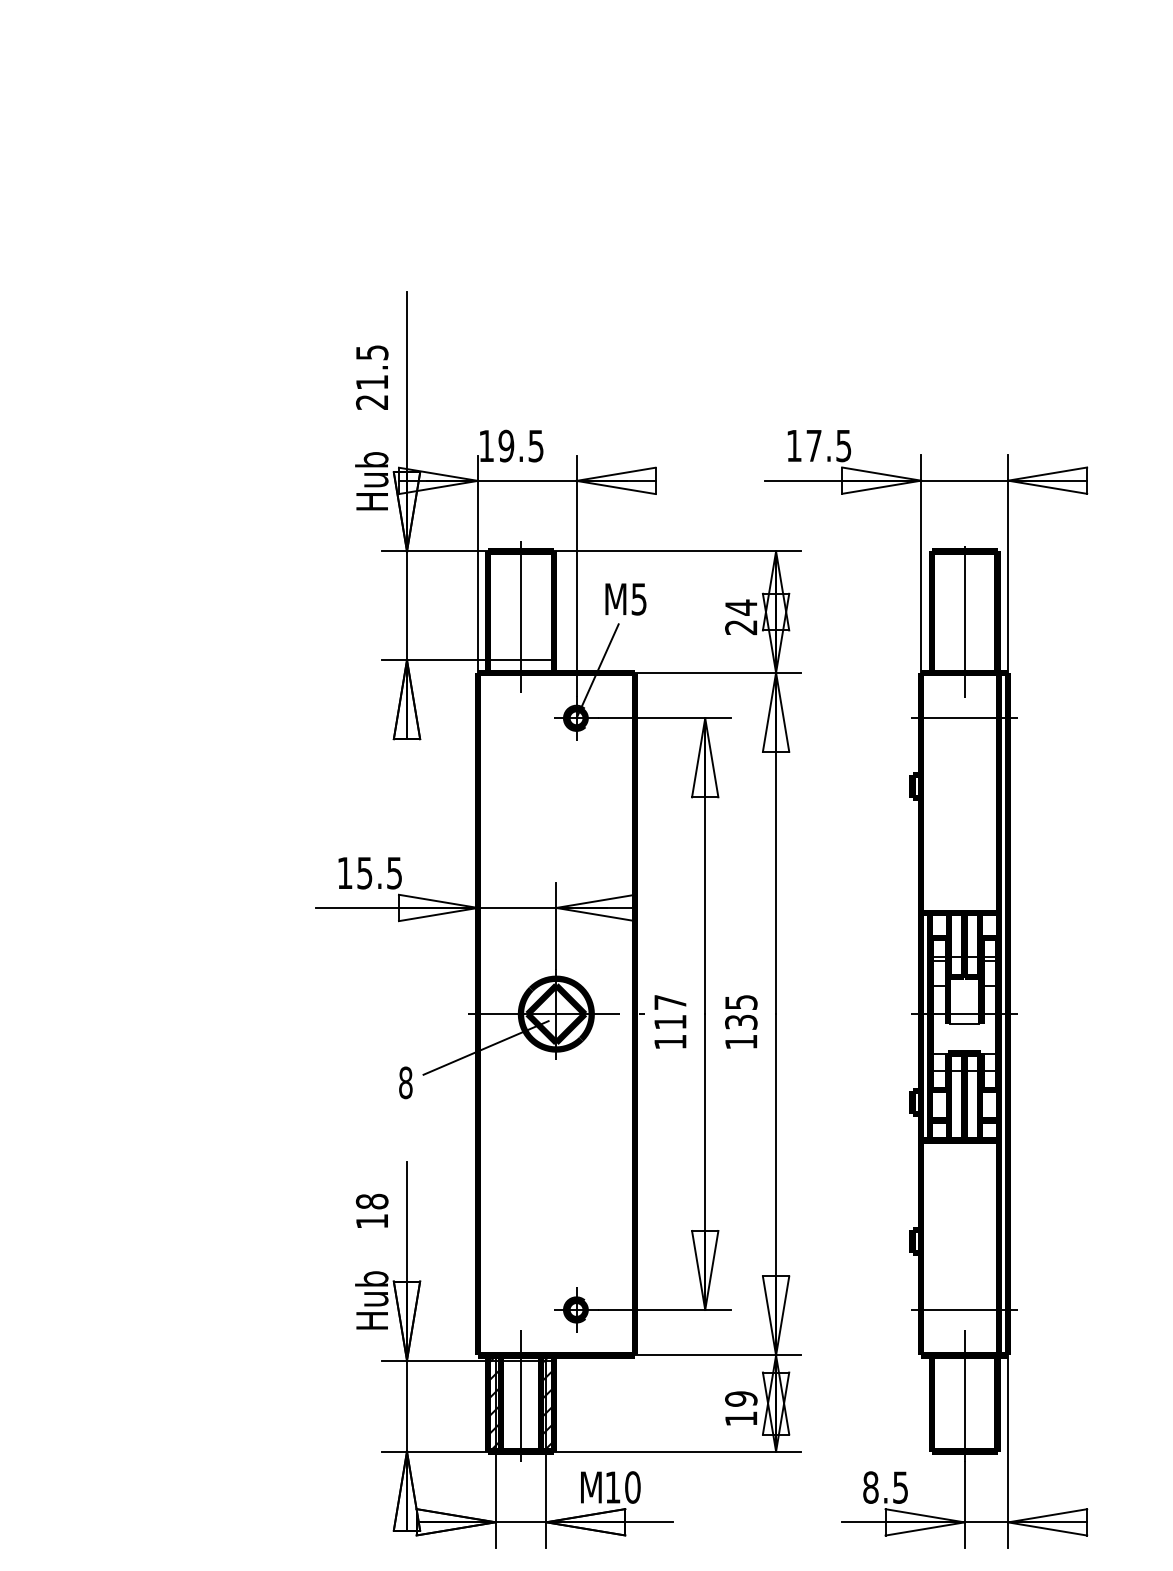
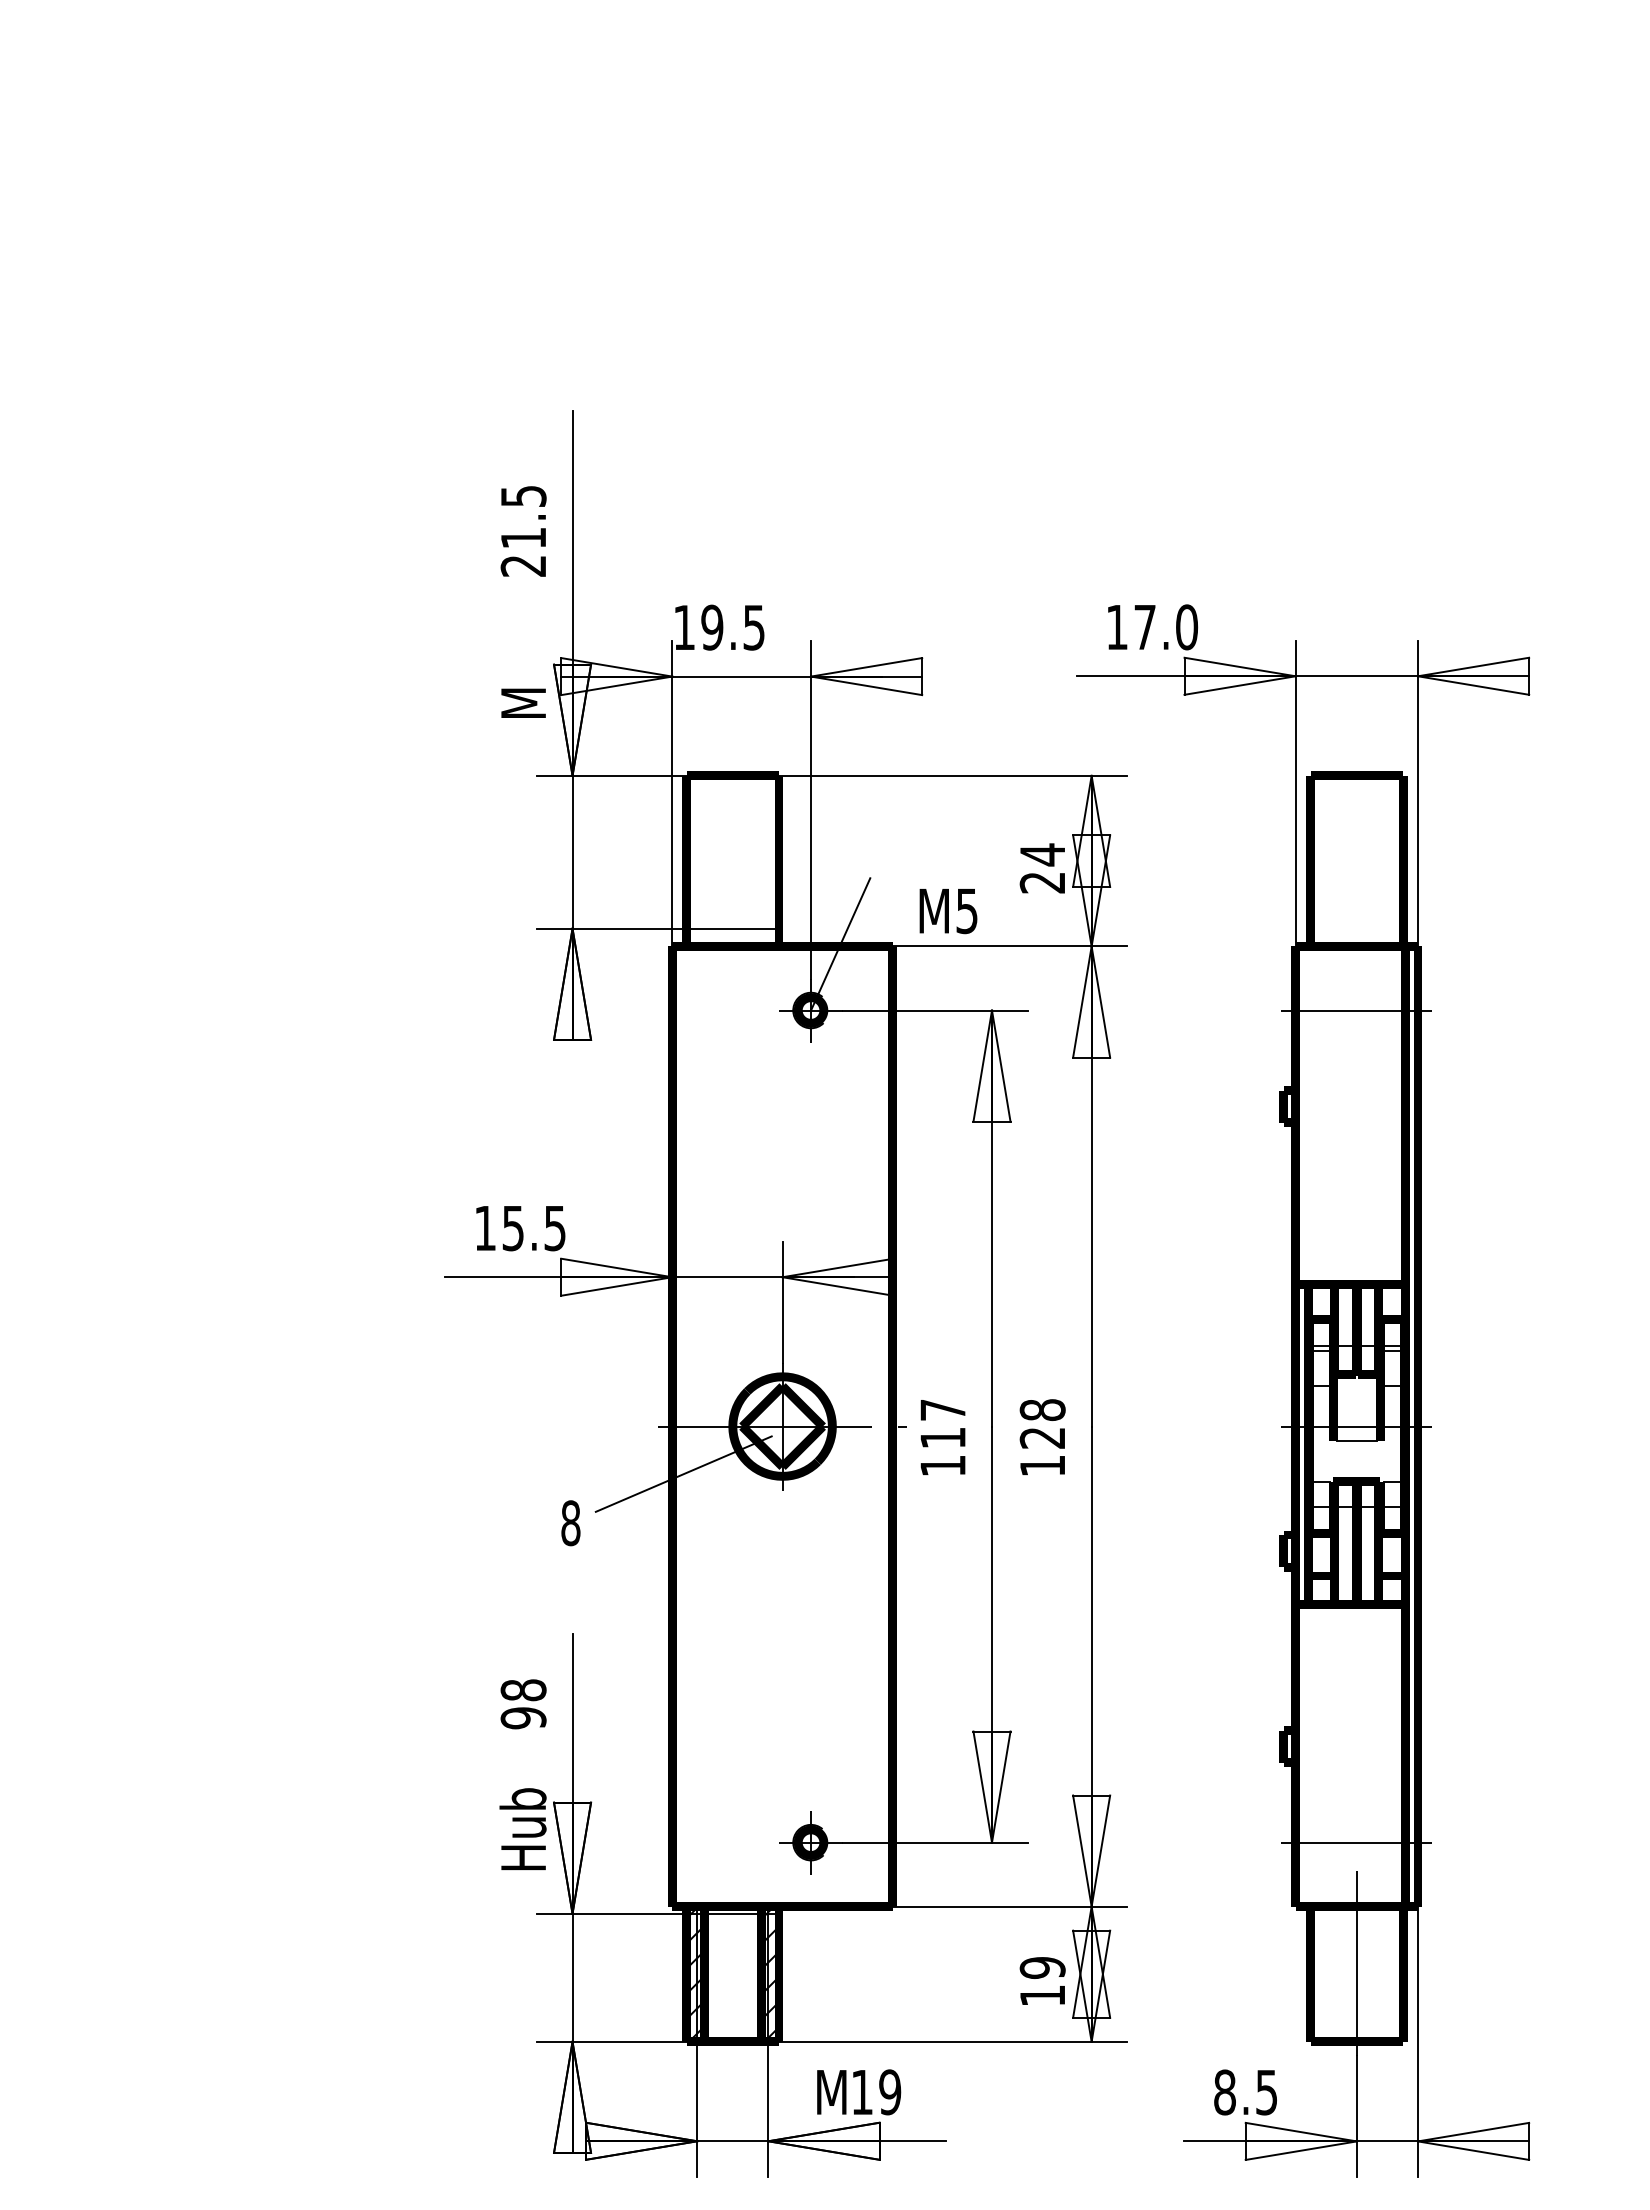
text: (844, 445) -> (1187, 627), 17.5 -> 17.0
text: (371, 479) -> (522, 674), Hub -> M
text: (625, 599) -> (948, 911), moved
line: (520, 619) -> (732, 871), removed
line: (964, 619) -> (1356, 871), removed
text: (741, 1011) -> (1042, 1423), 135 -> 128
text: (372, 1221) -> (523, 1718), 18 -> 98
line: (520, 1395) -> (732, 1963), removed
text: (633, 1487) -> (890, 2092), 10 -> 19

